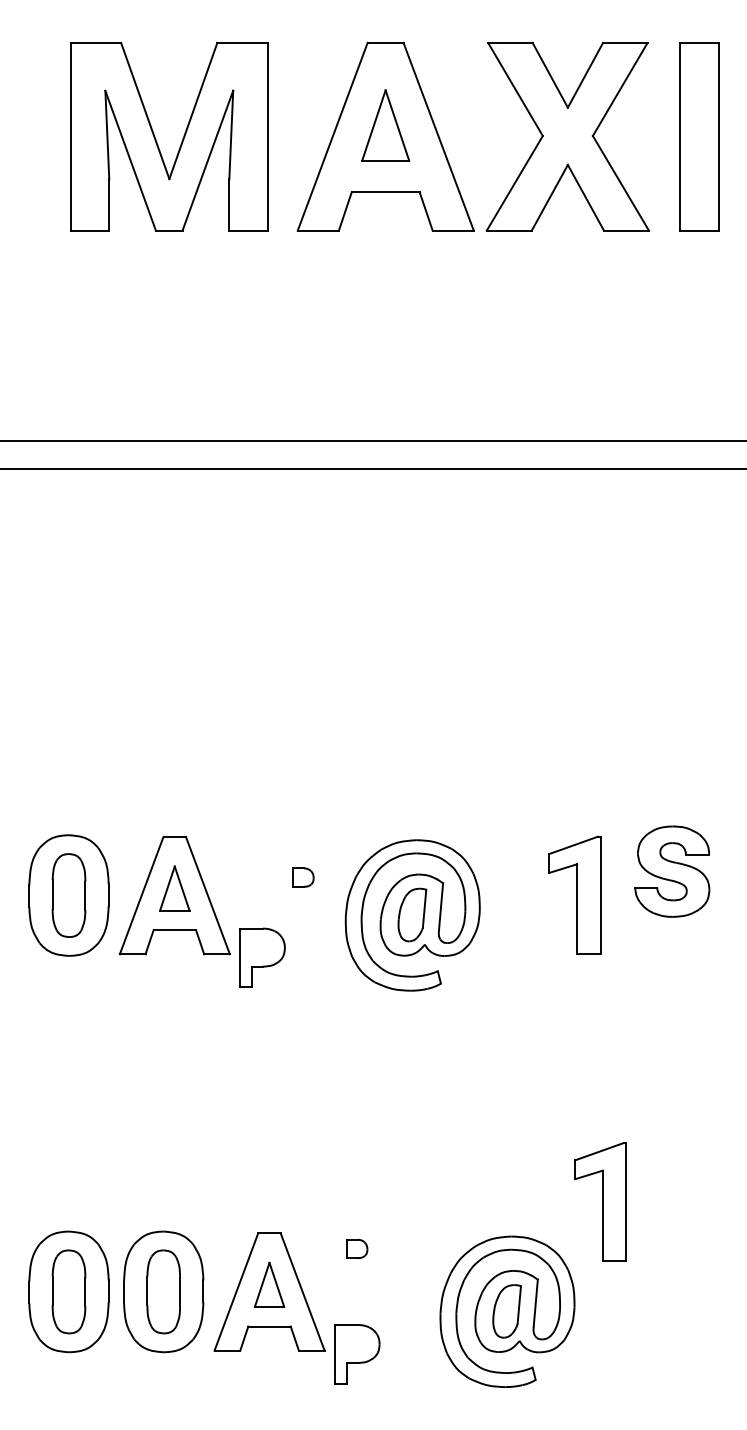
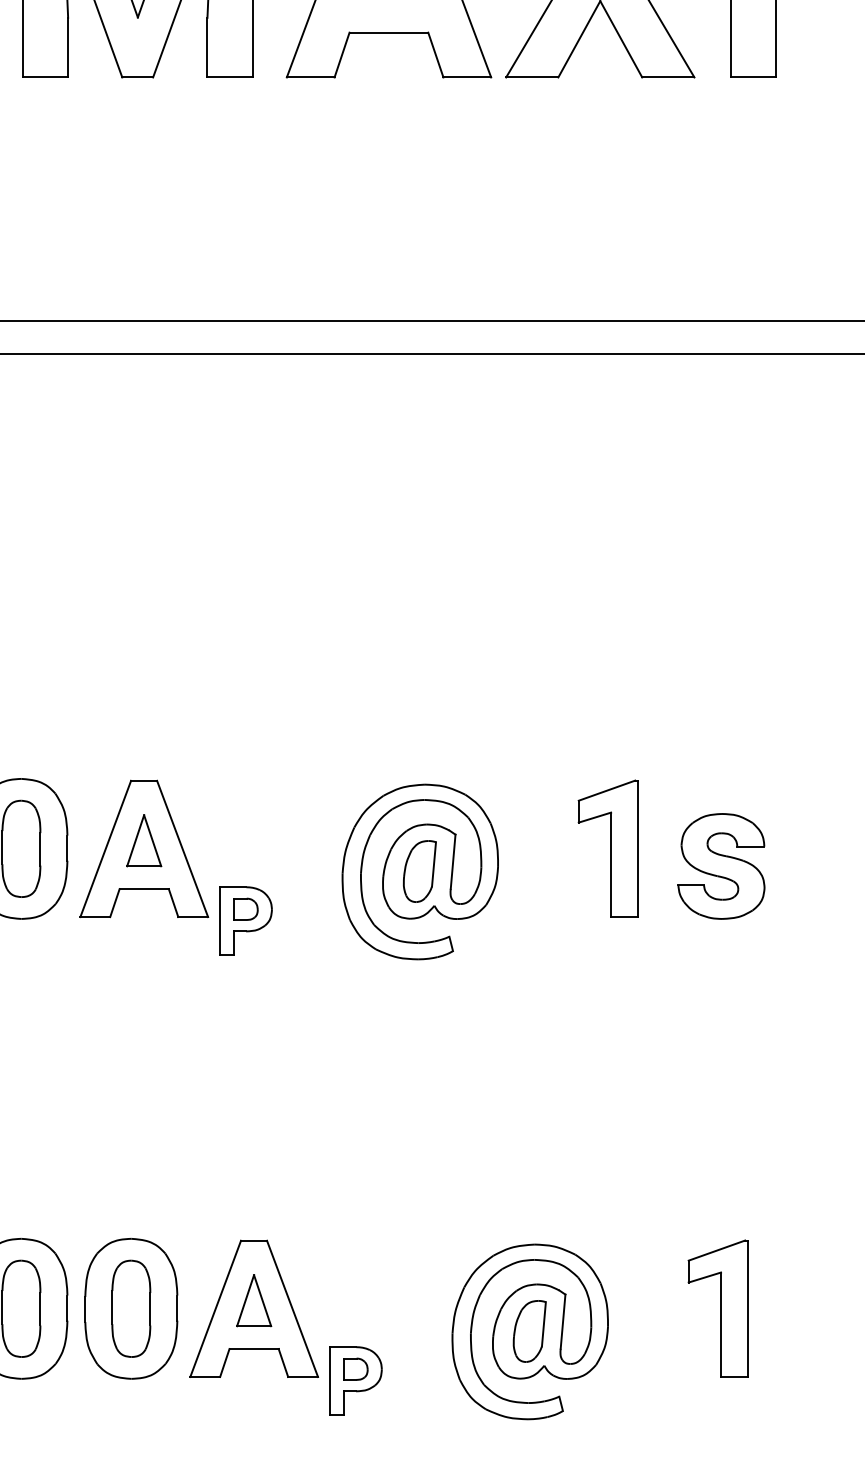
part: (672, 871) -> (721, 866), moved
part: (303, 877) -> (245, 909), moved
part: (600, 1201) -> (718, 1308), moved
part: (357, 1248) -> (356, 1368), moved

